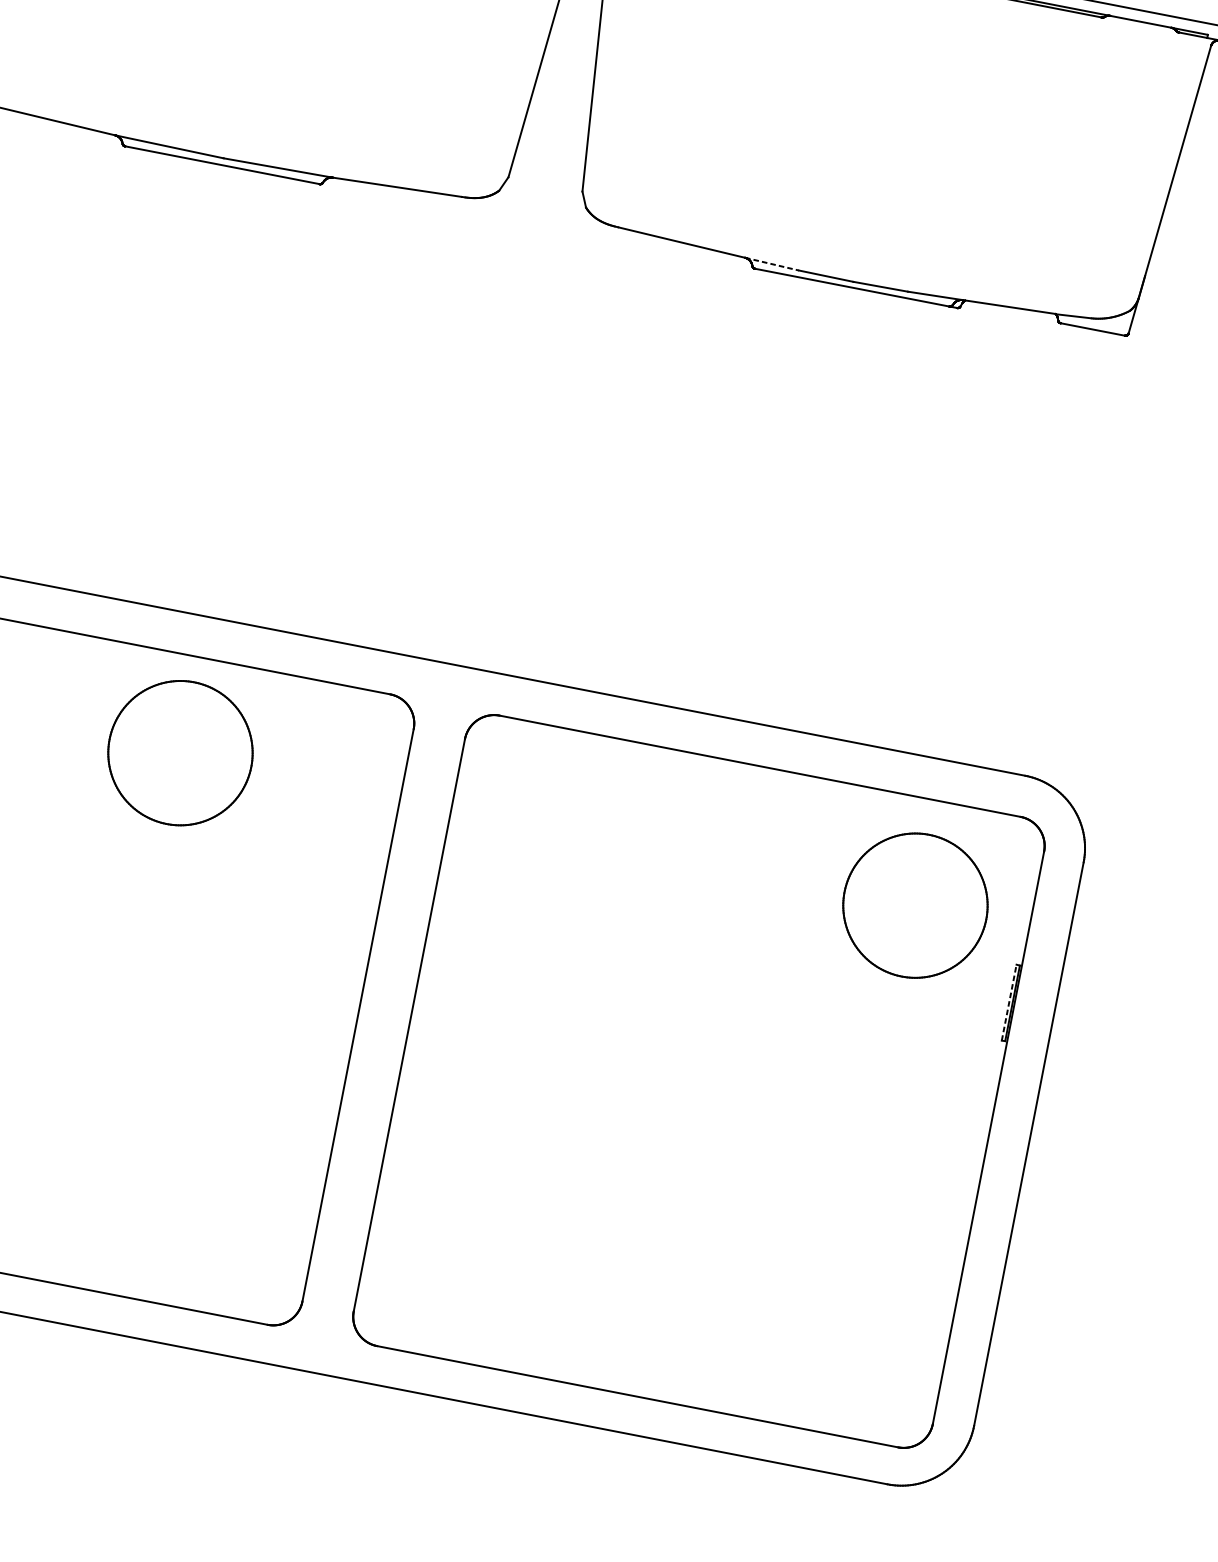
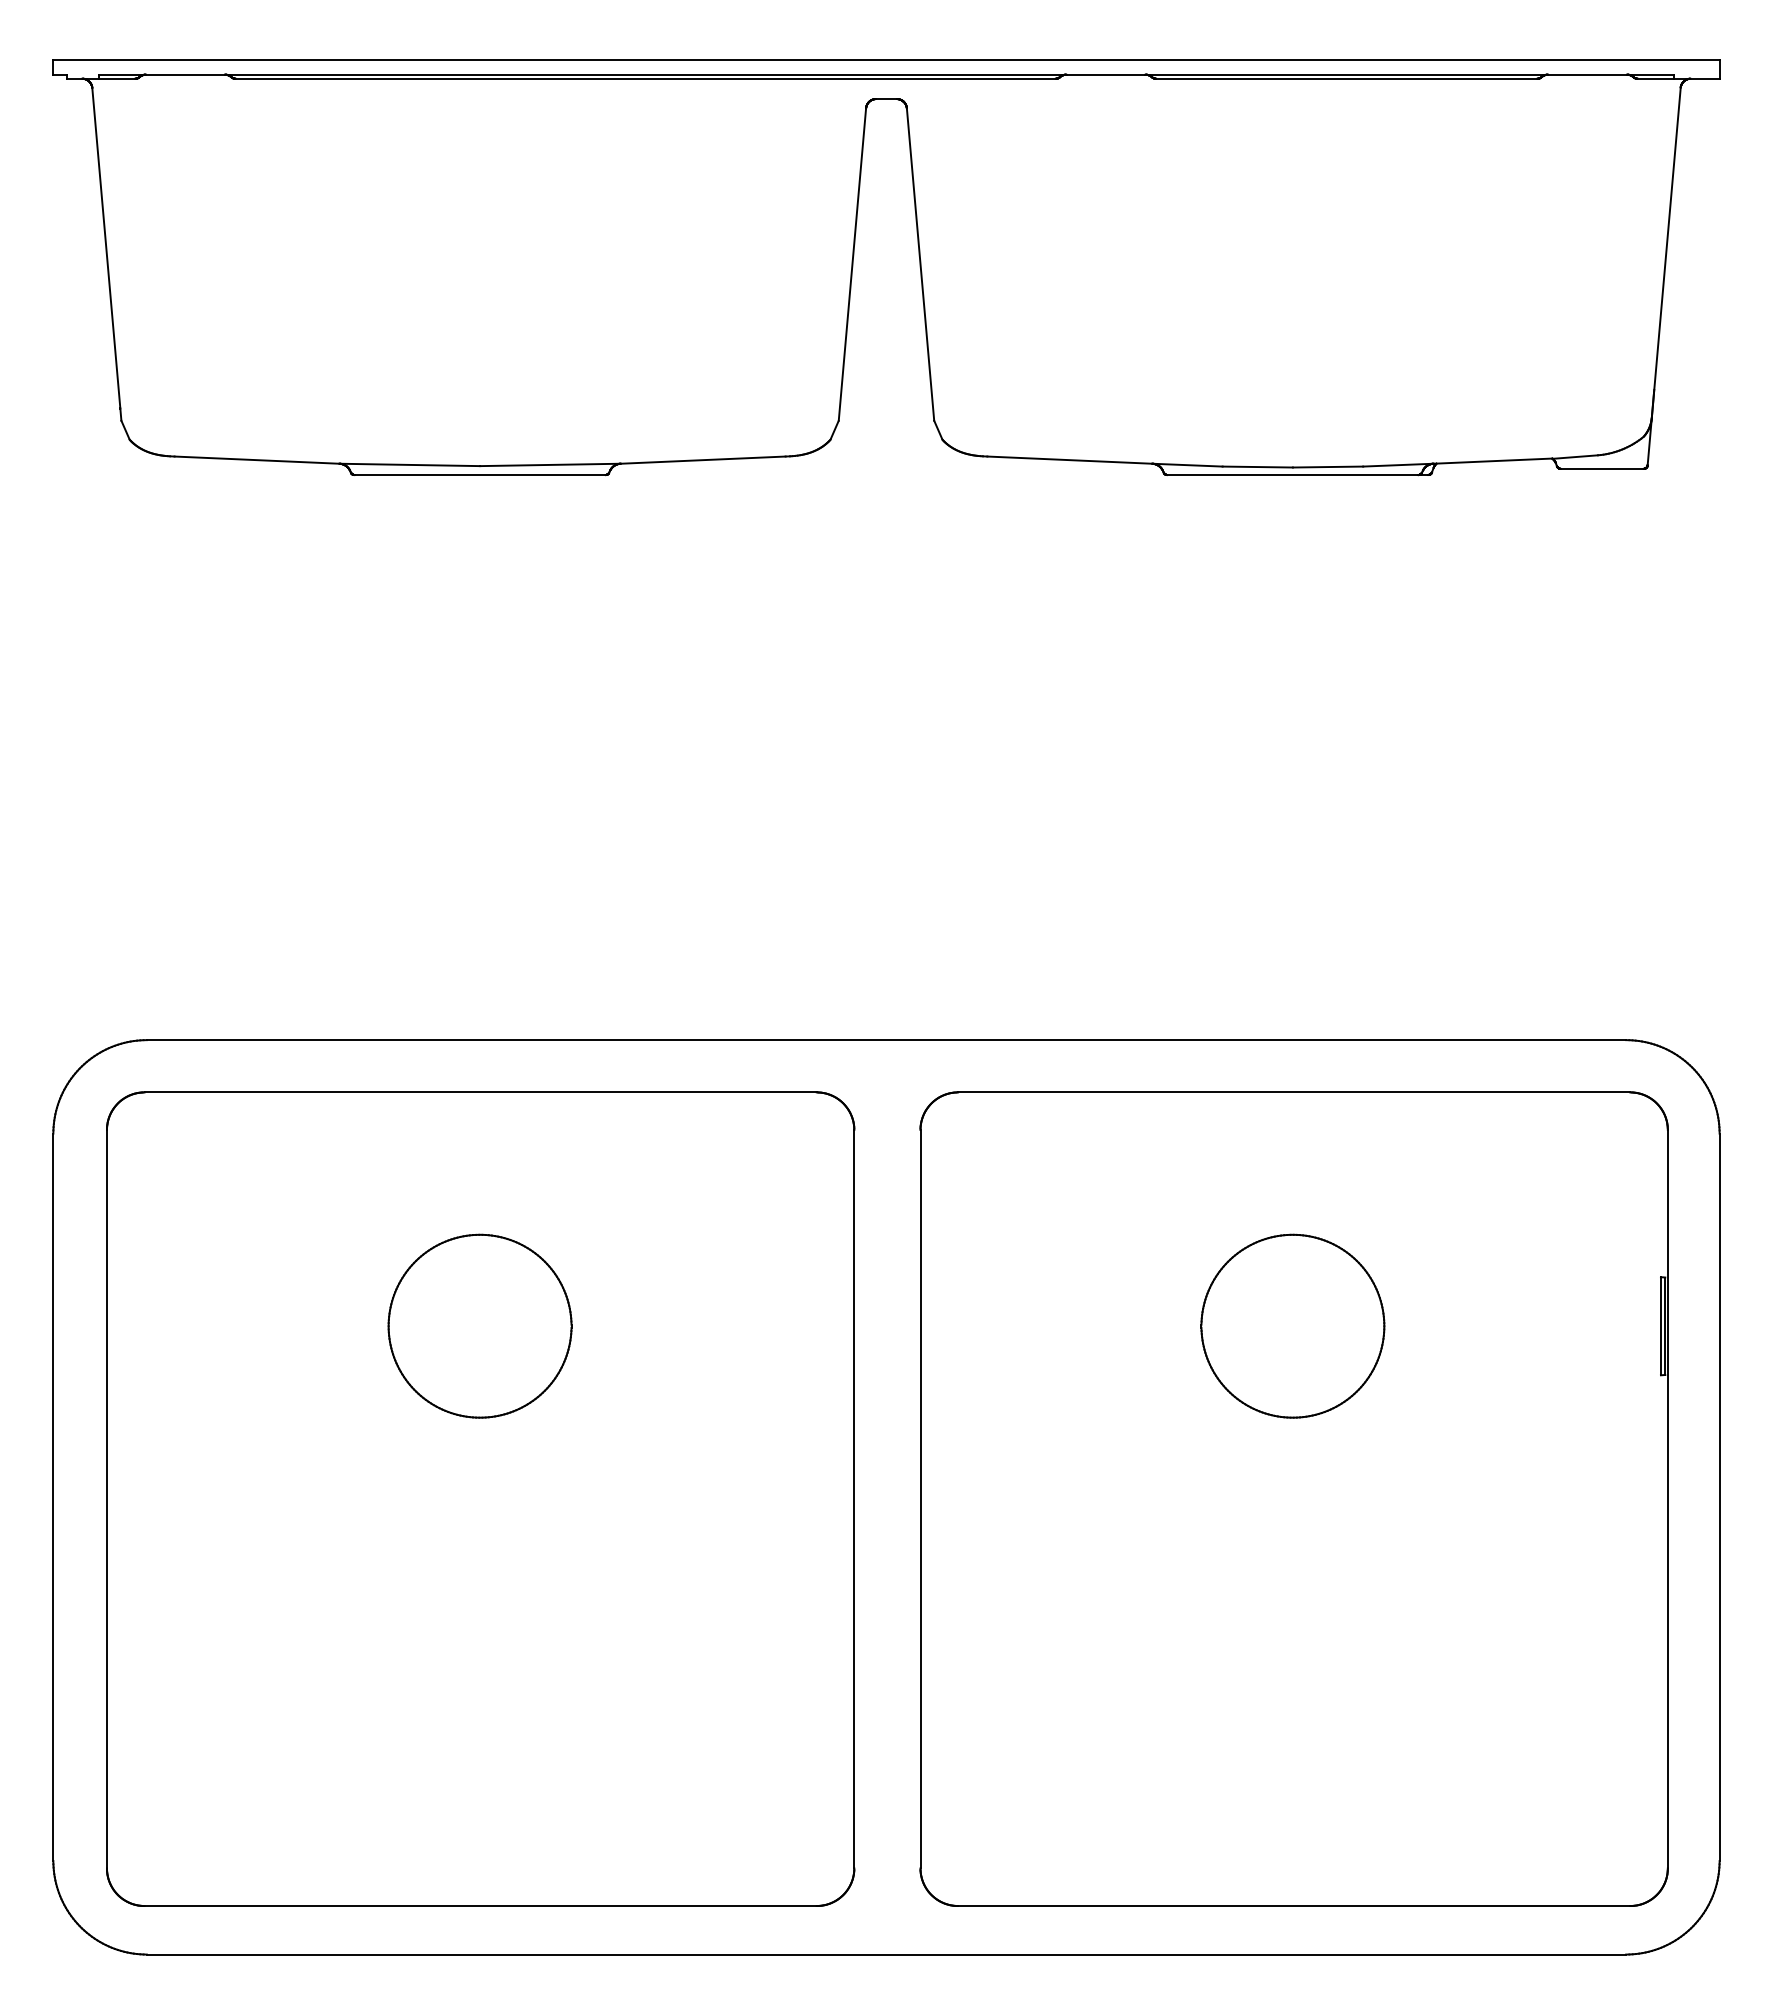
line: (771, 264) -> (1187, 465), dashed -> solid
part: (180, 752) -> (479, 1325), moved
part: (915, 905) -> (1292, 1325), moved
line: (1008, 1002) -> (1660, 1325), dashed -> solid

